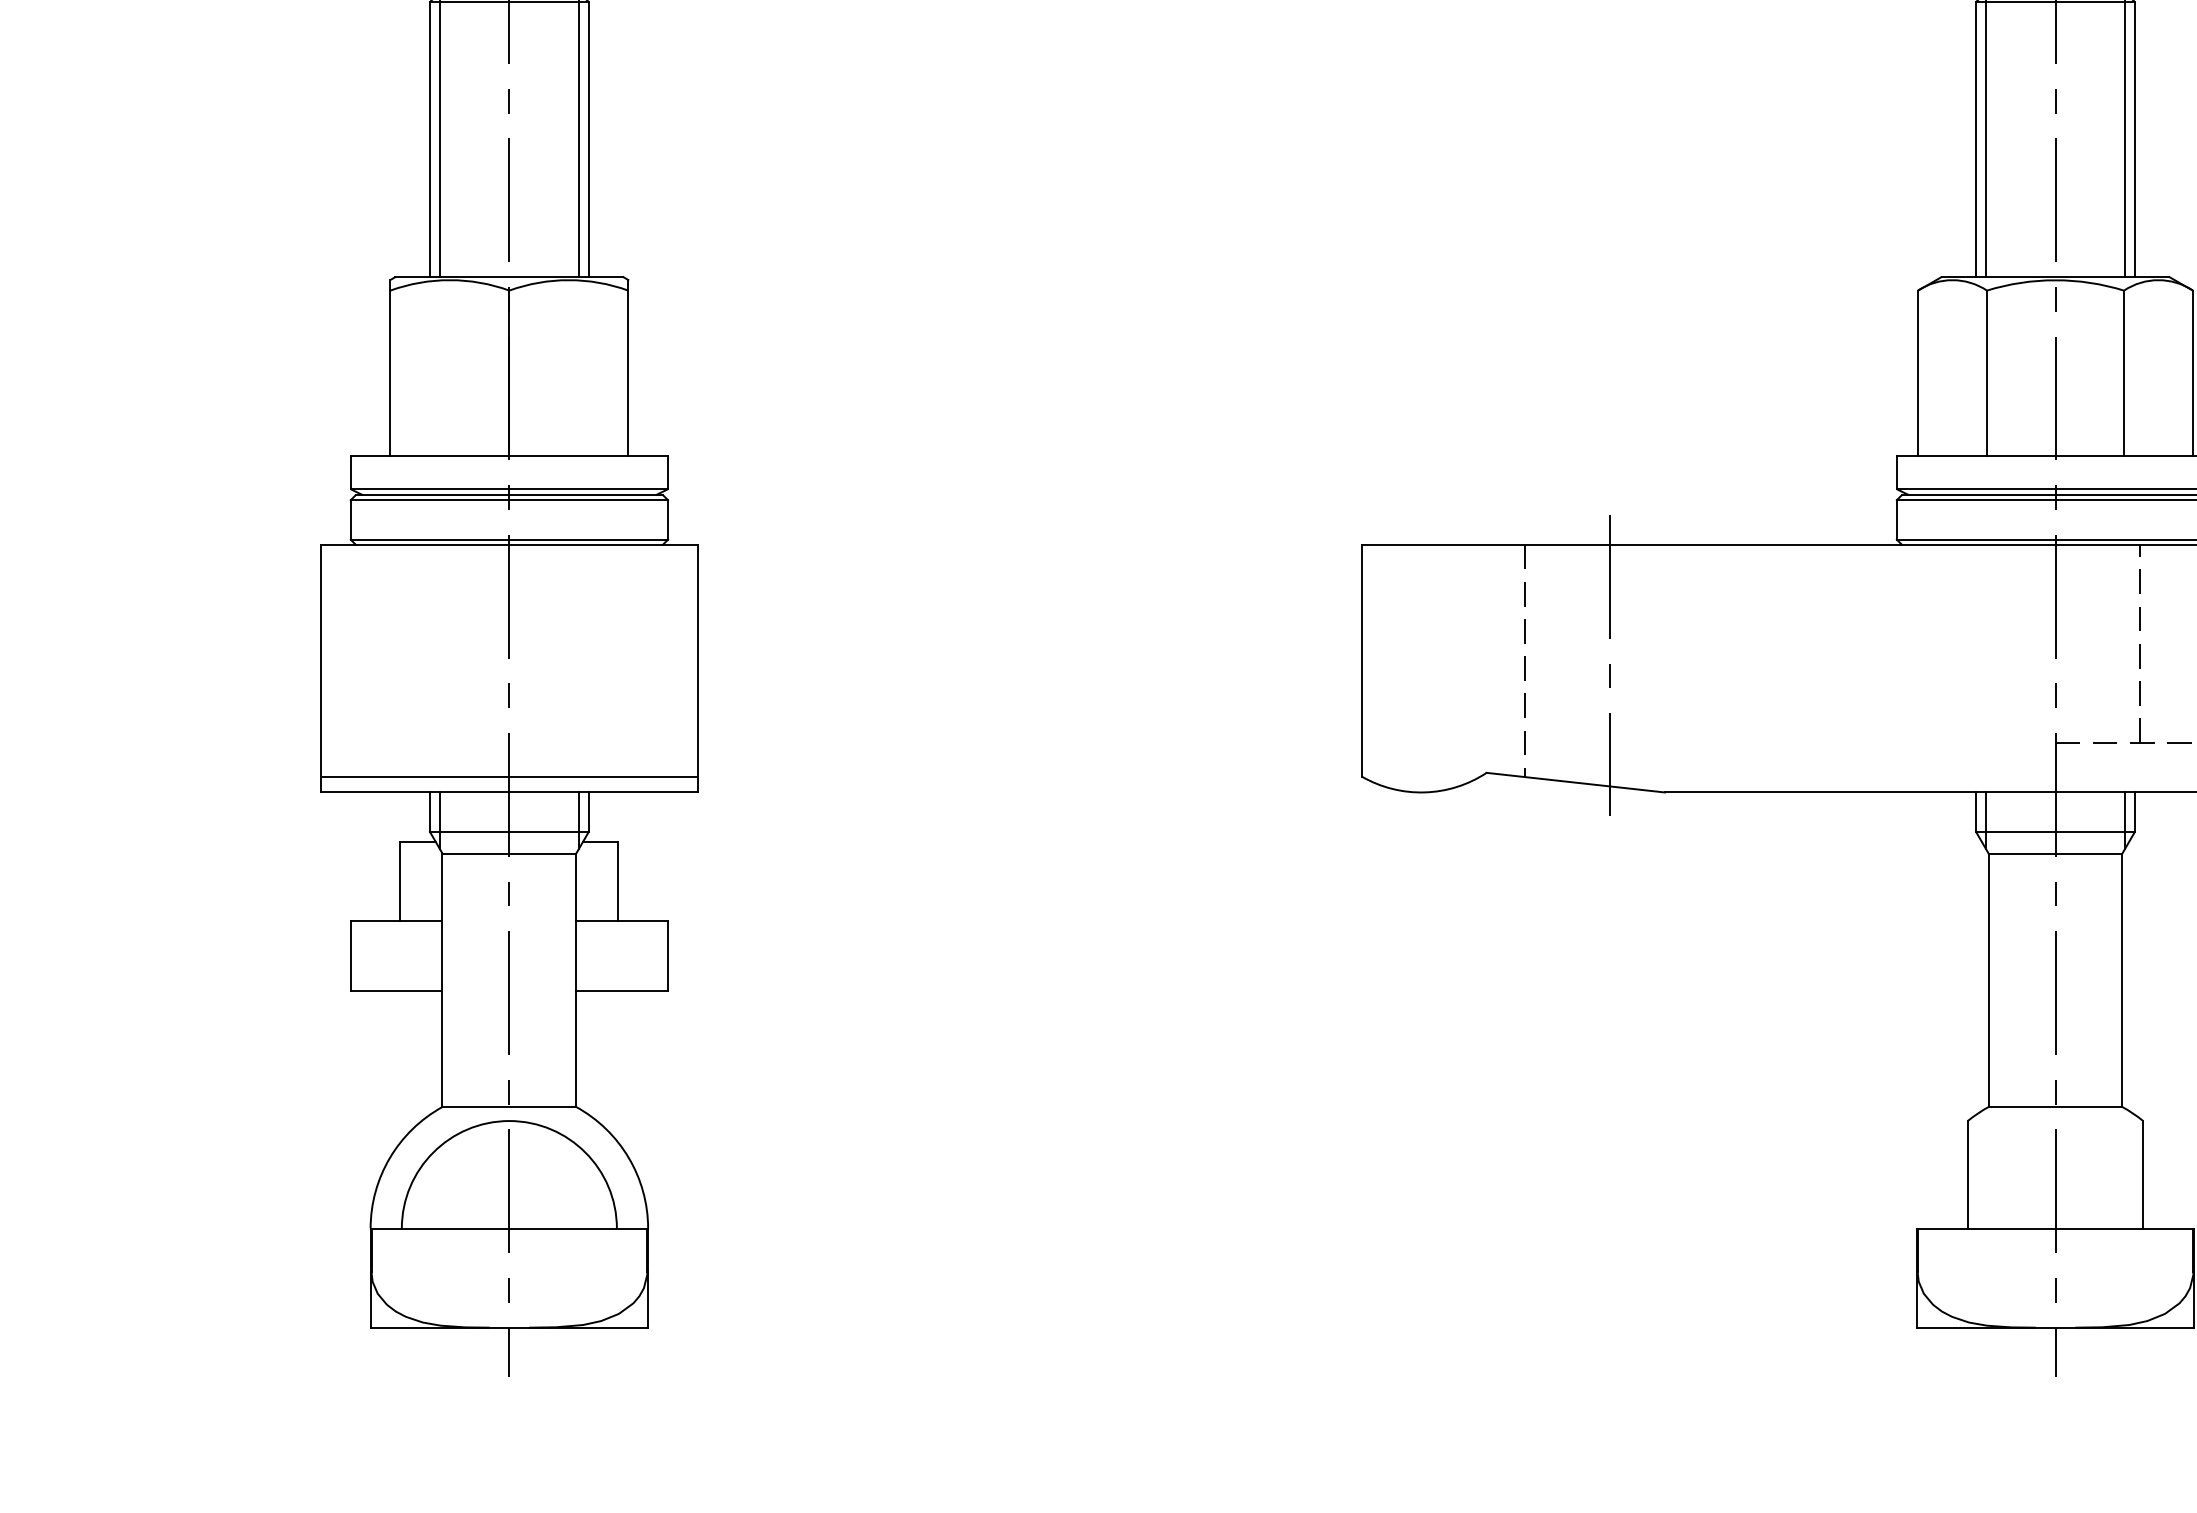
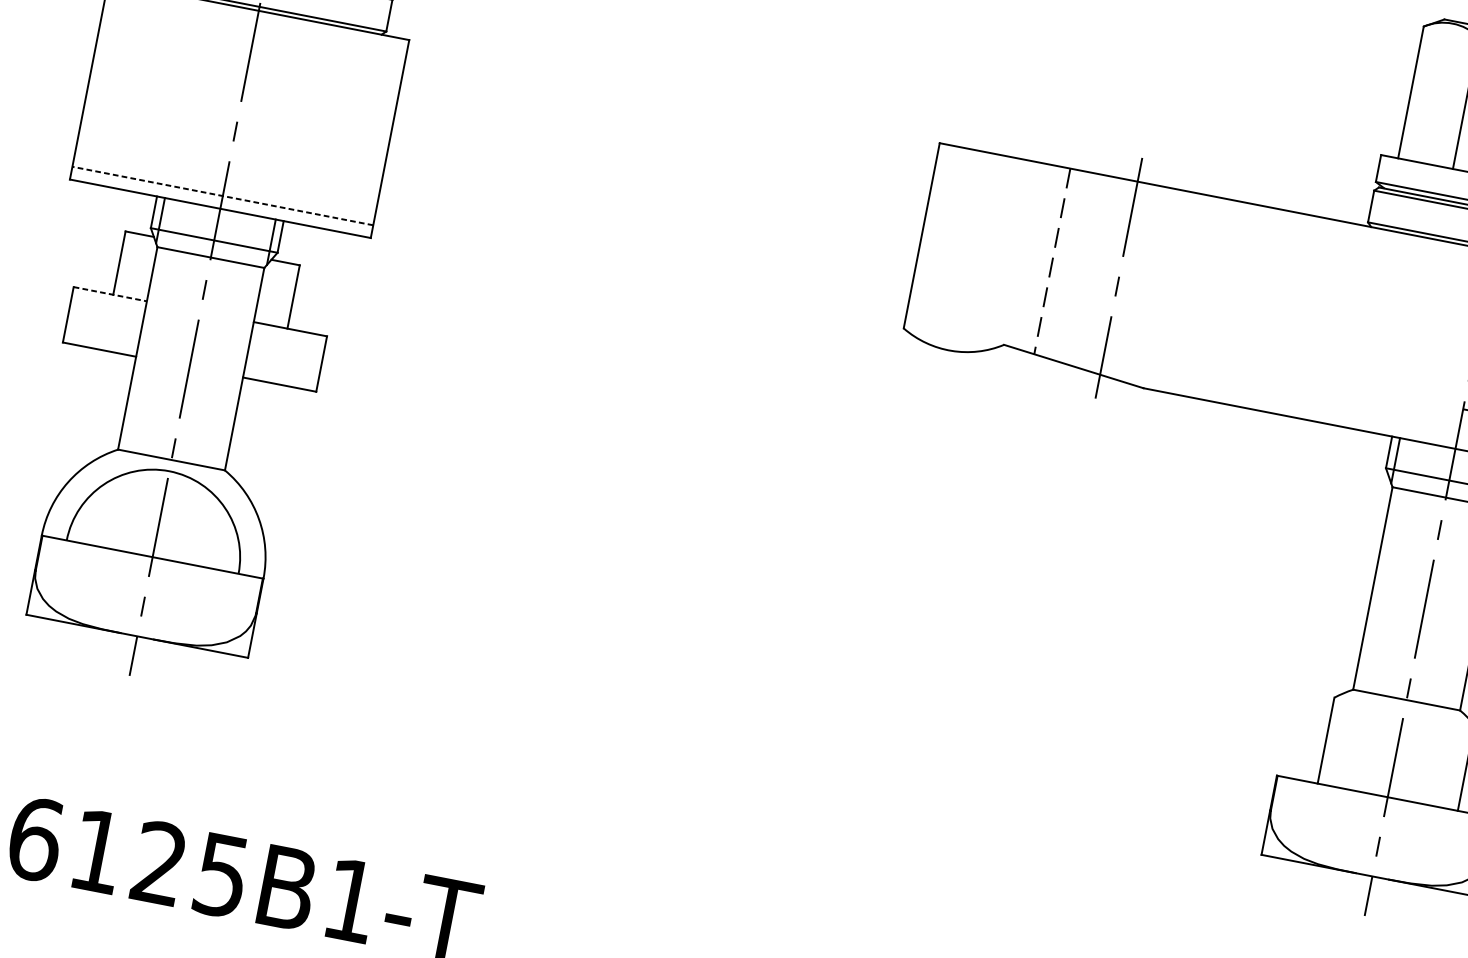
line: (508, 776) -> (222, 195), solid -> dashed
line: (396, 921) -> (110, 294), solid -> dashed

